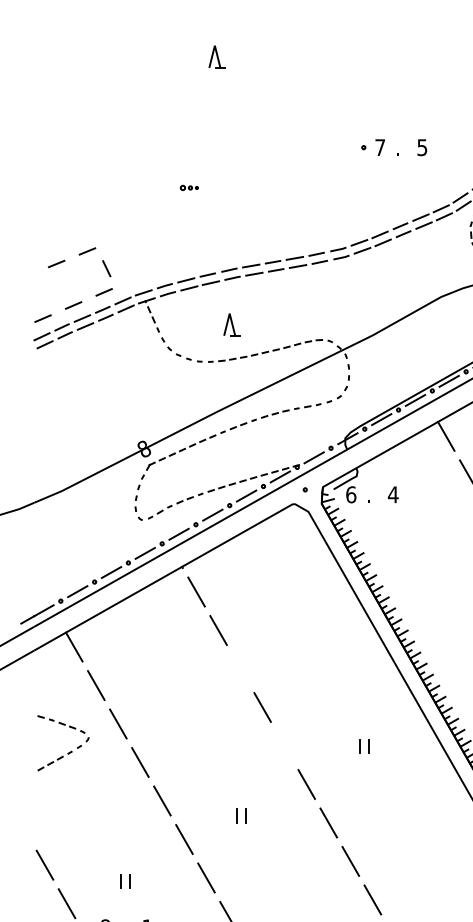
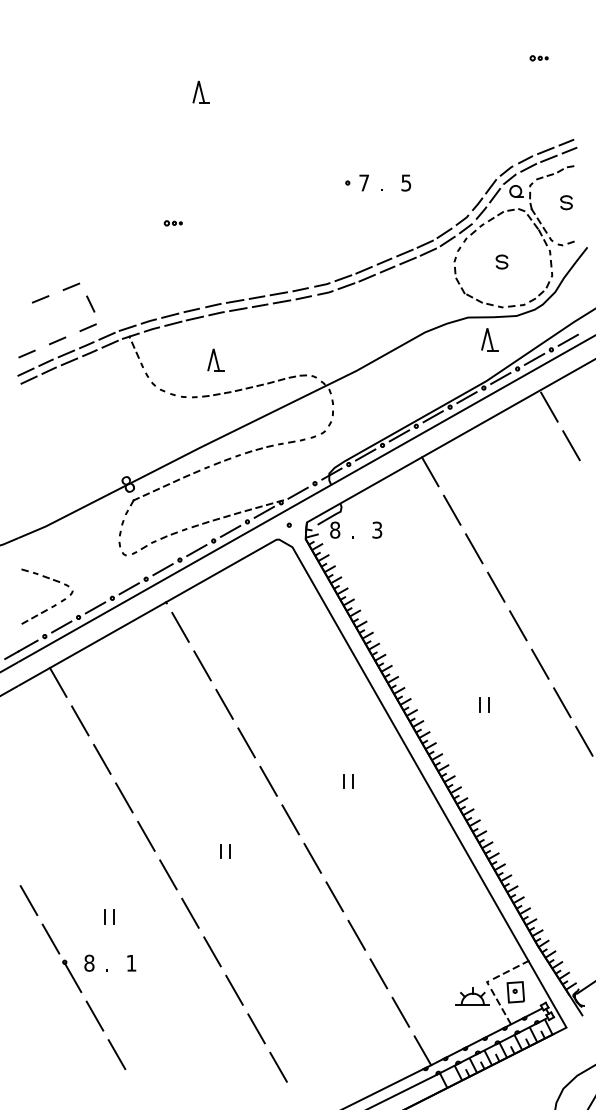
text: (351, 494) -> (335, 529), 6 -> 8
text: (392, 494) -> (376, 529), 4 -> 3
line: (240, 668) -> (224, 703), added
line: (284, 745) -> (268, 780), added
part: (68, 752) -> (52, 605), moved

